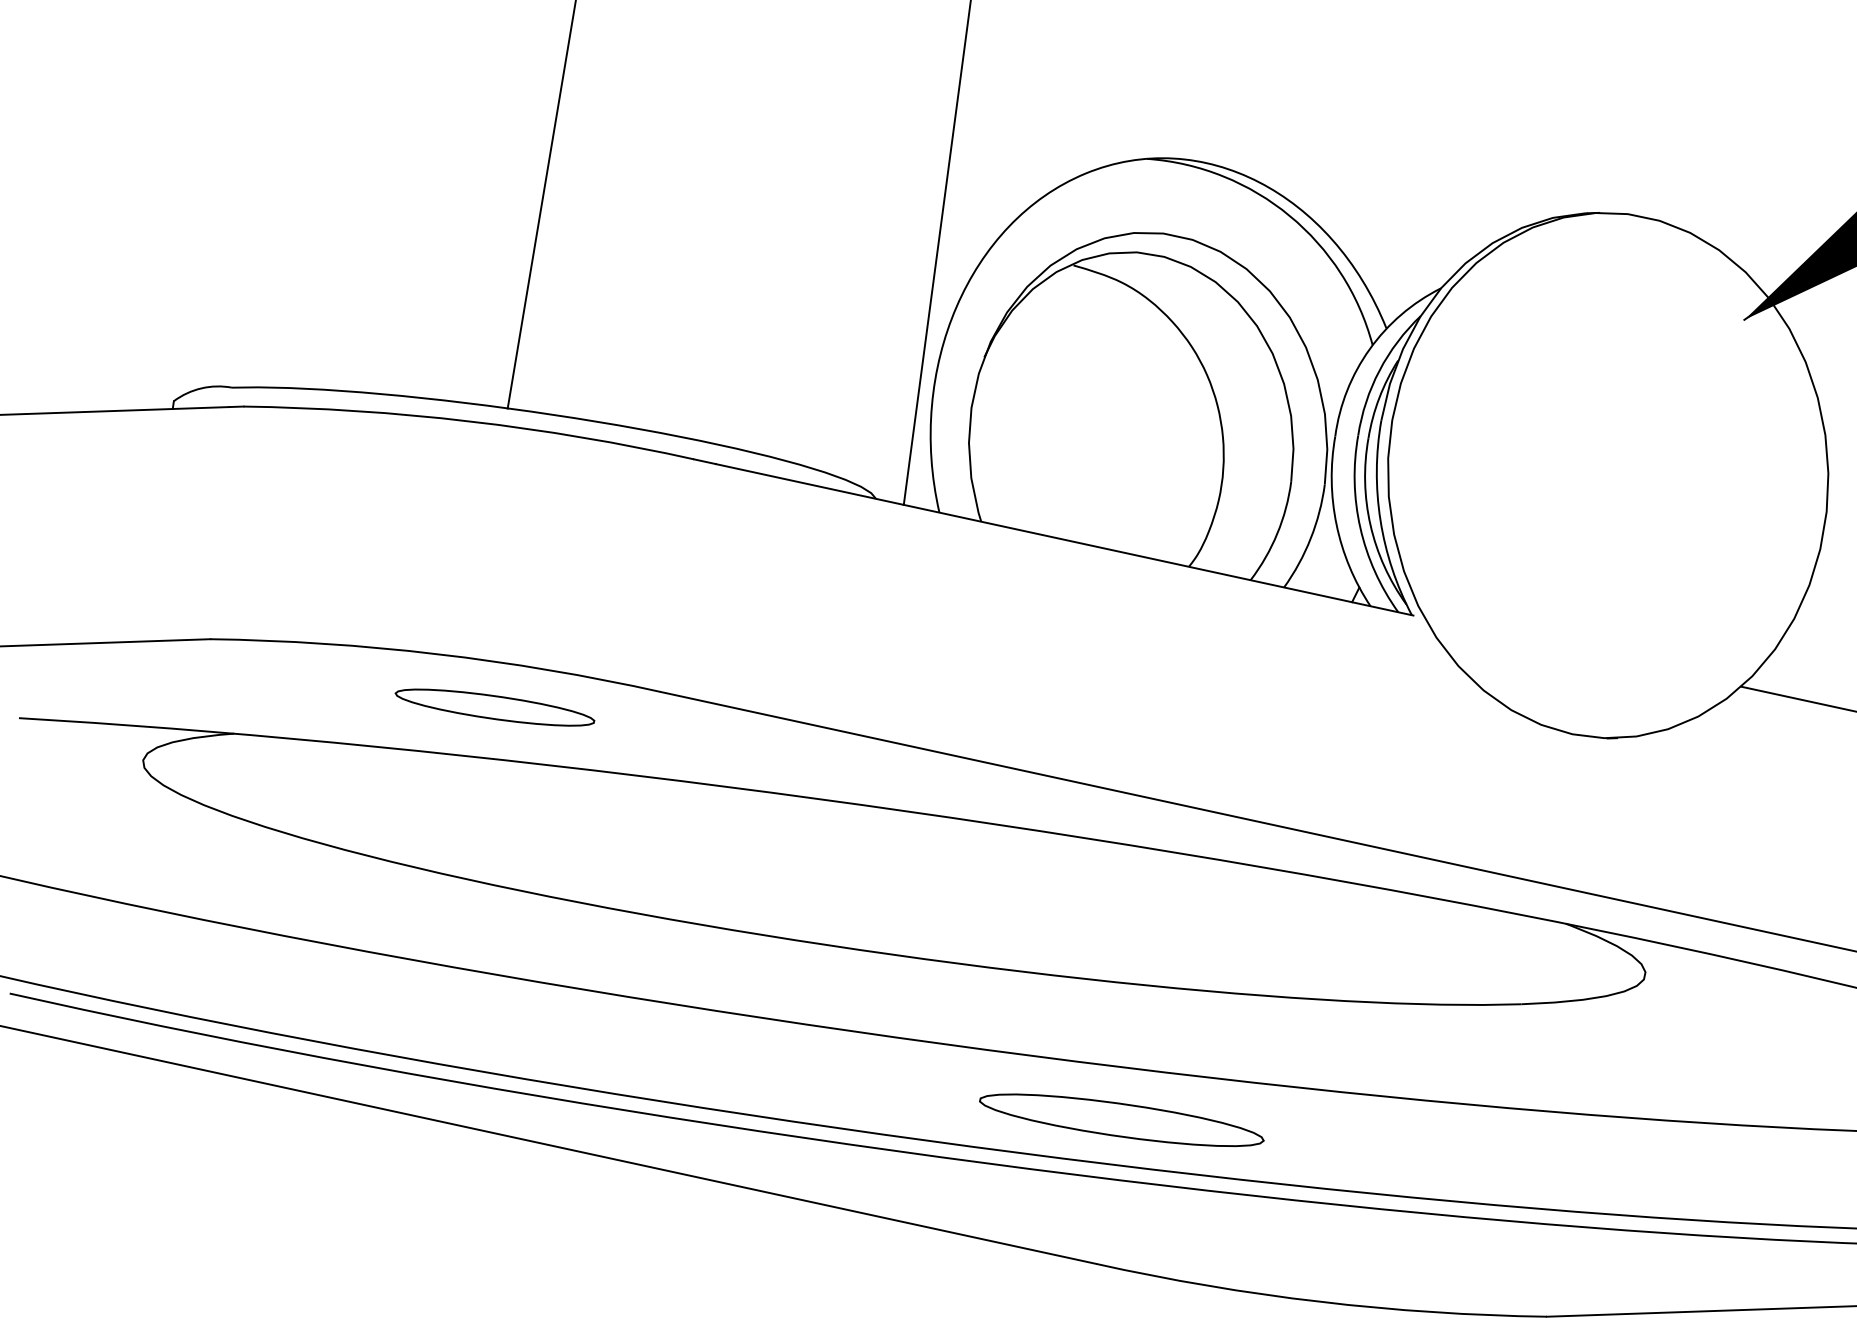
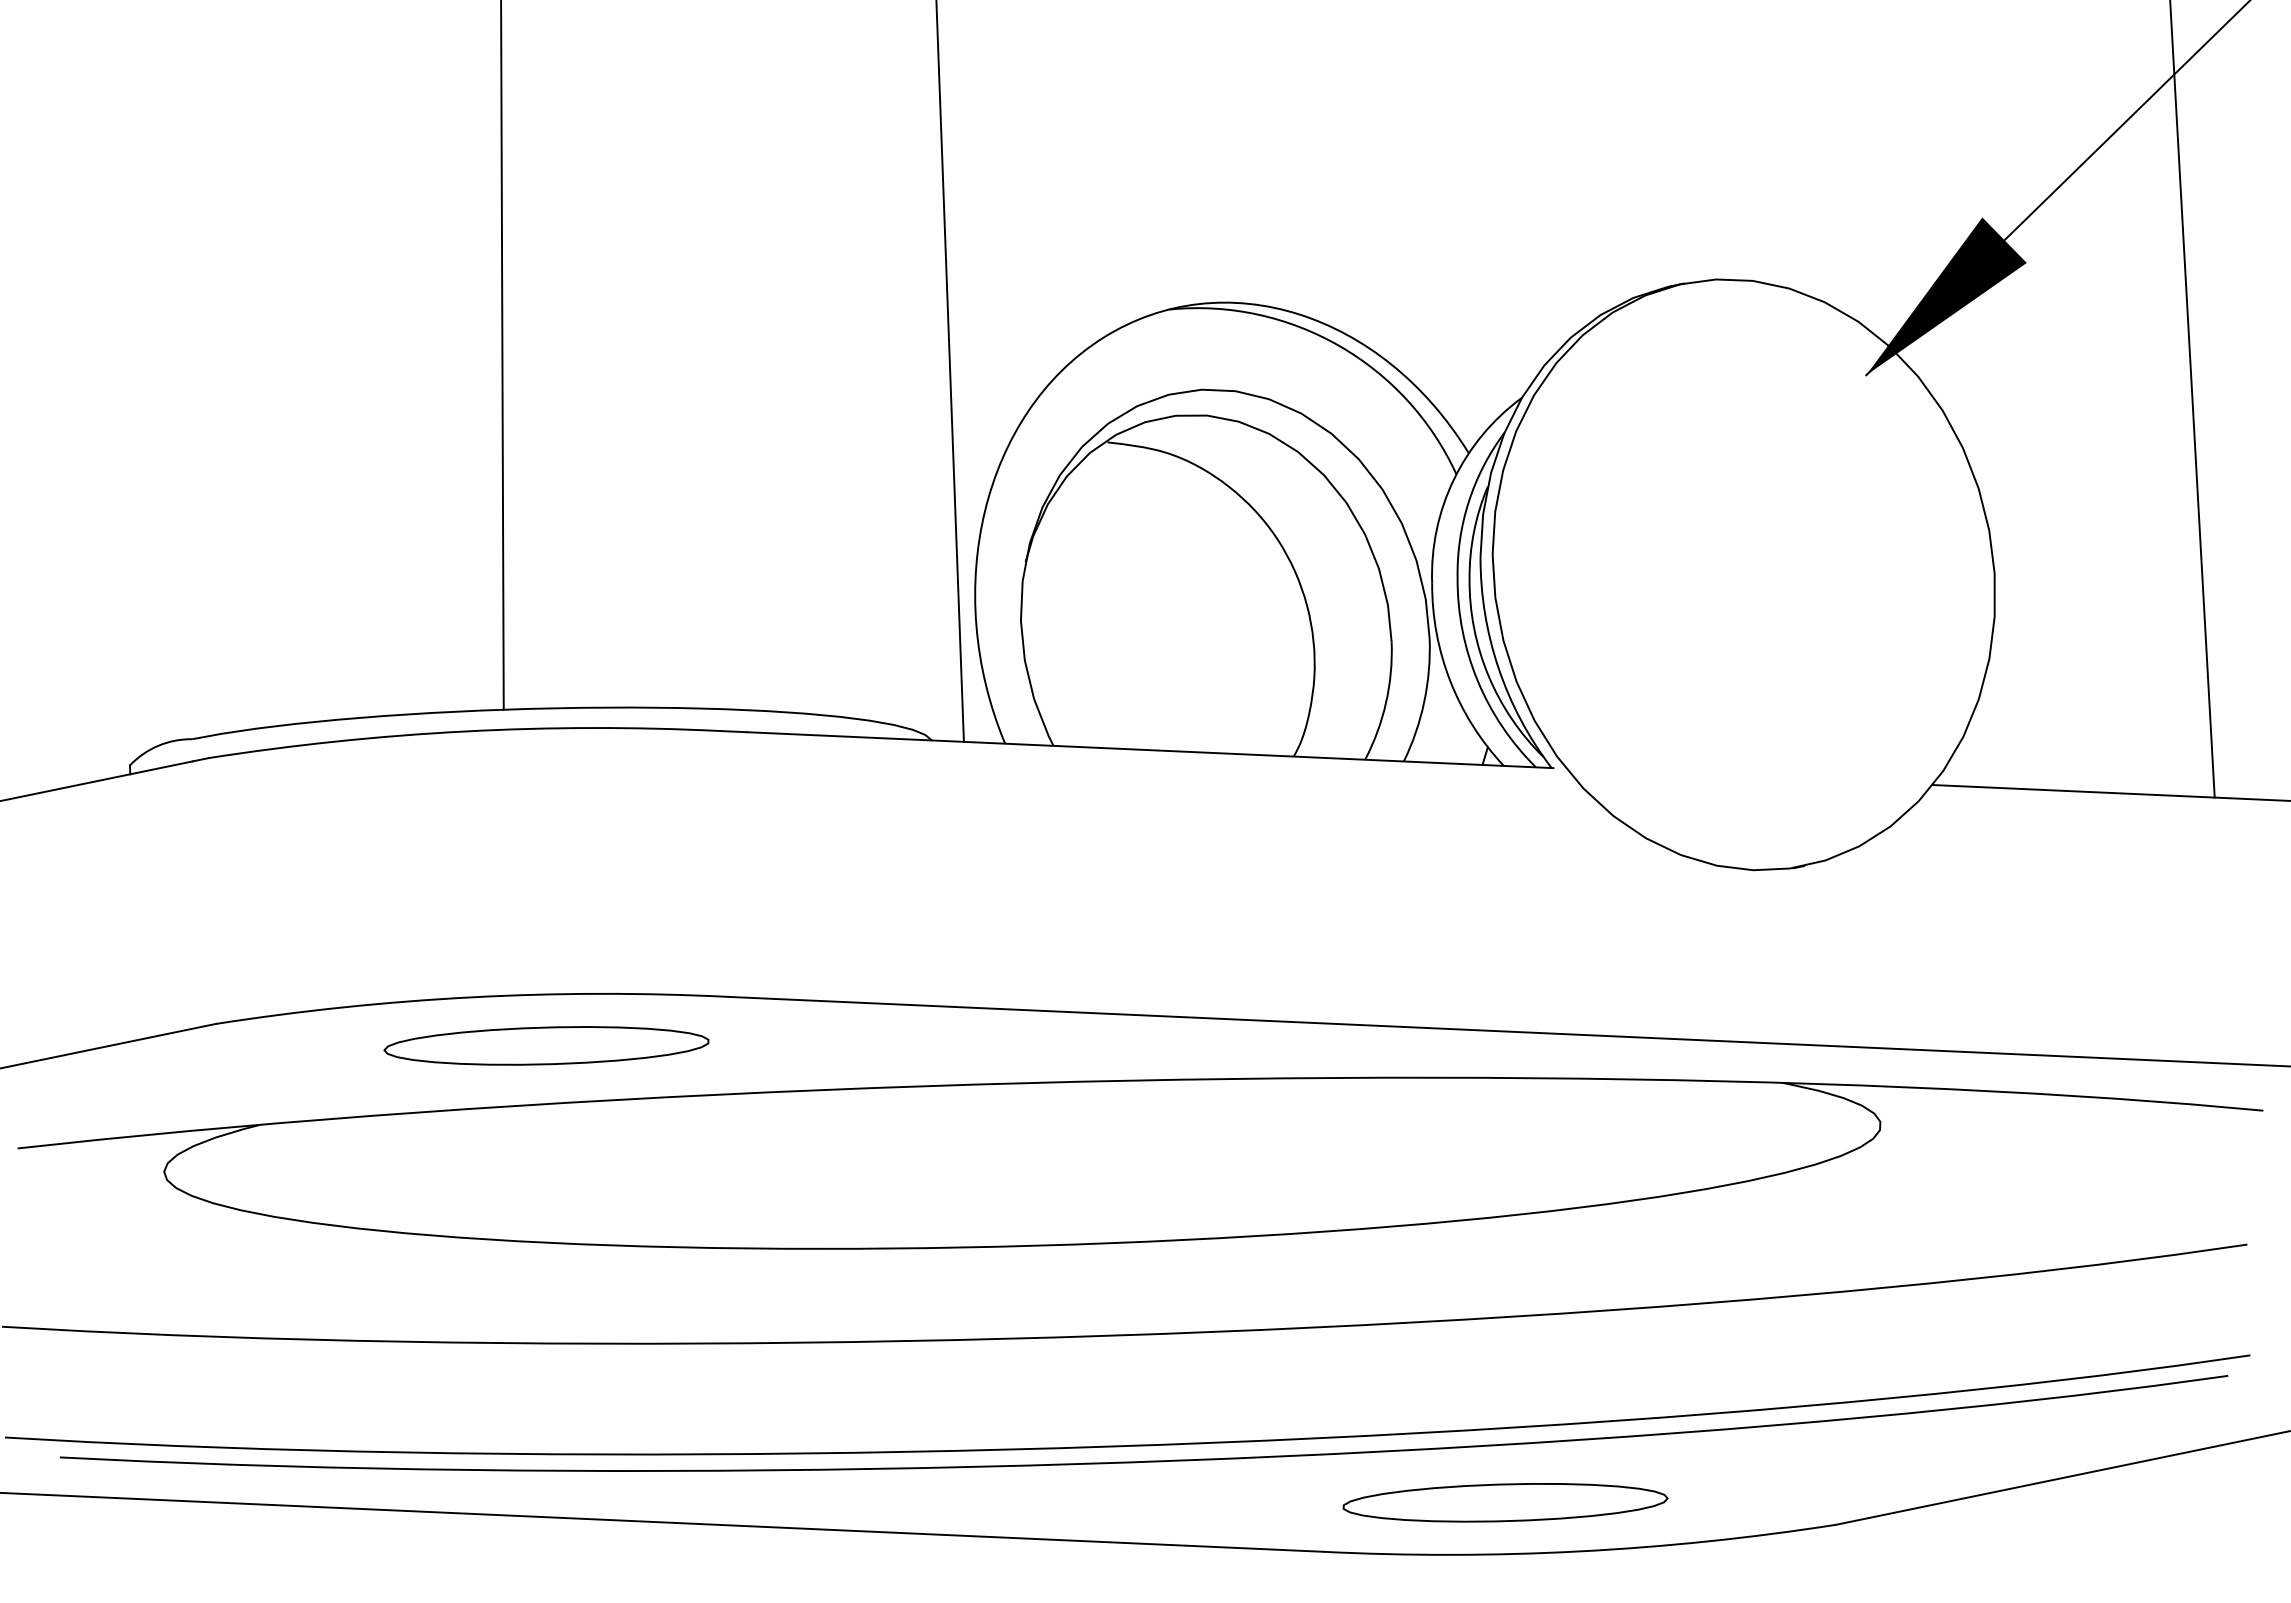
part: (494, 707) -> (546, 1045), size x1.43
part: (1121, 1120) -> (1505, 1502), moved

